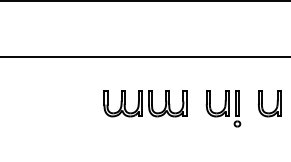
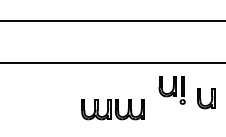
part: (144, 103) -> (112, 109), moved
part: (222, 108) -> (171, 90), moved

